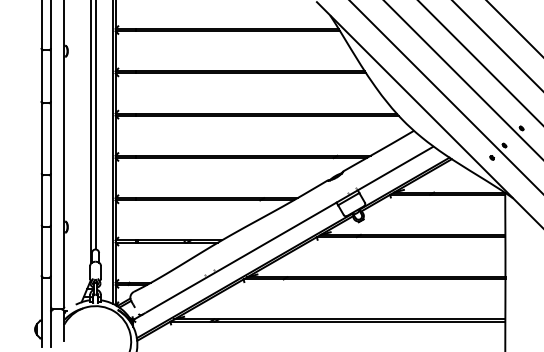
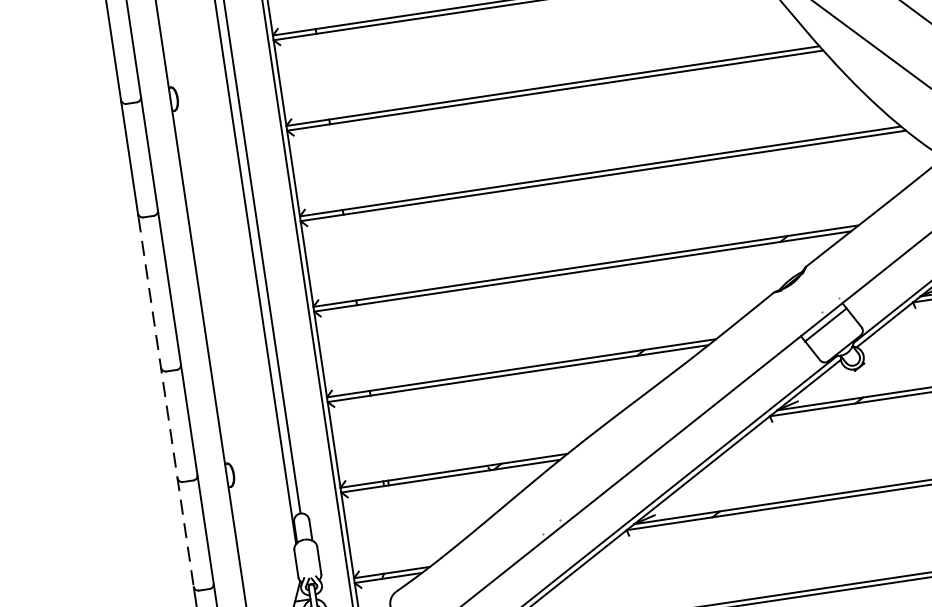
line: (41, 189) -> (165, 402), solid -> dashed

